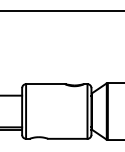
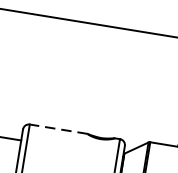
line: (45, 84) -> (58, 129), solid -> dashed

